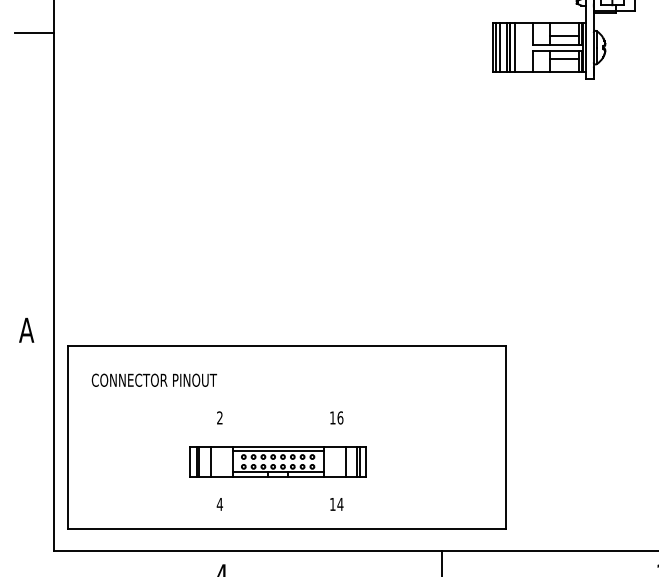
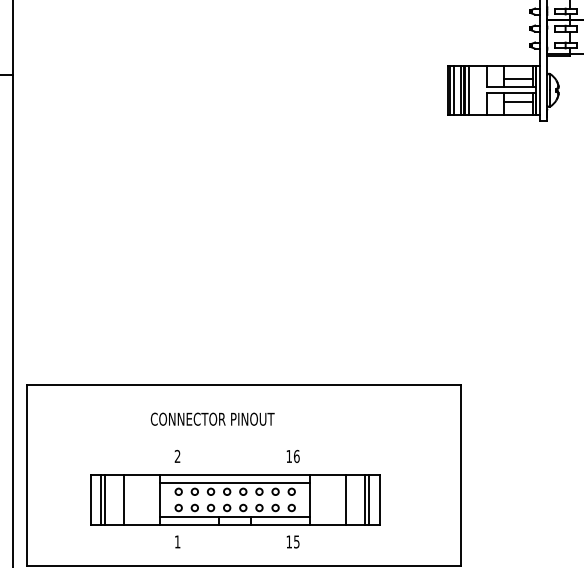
text: (154, 379) -> (212, 418), moved
part: (277, 461) -> (234, 499), size x1.67
text: (219, 504) -> (177, 542), 4 -> 1
text: (340, 504) -> (296, 542), 14 -> 15

